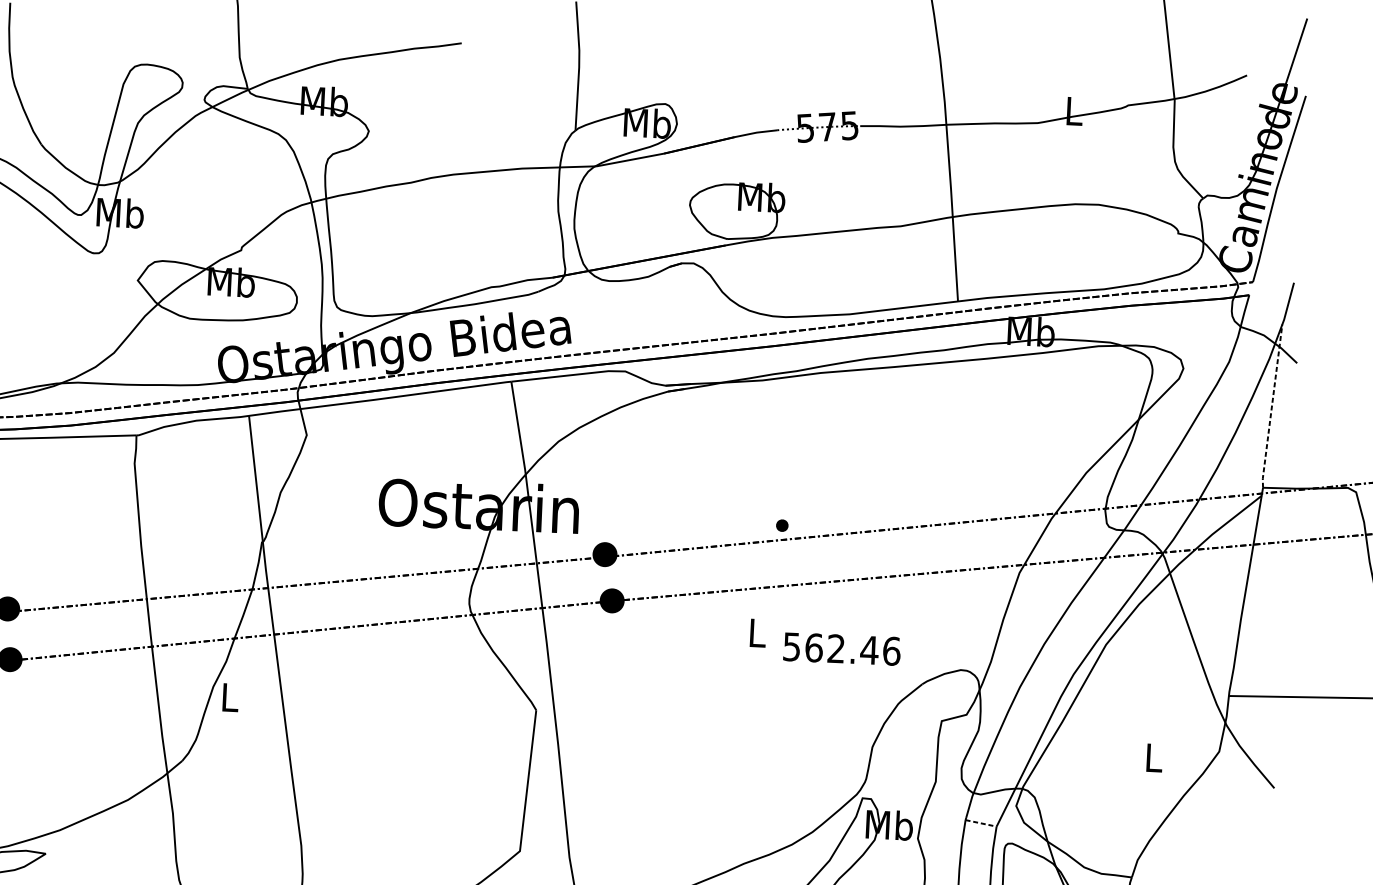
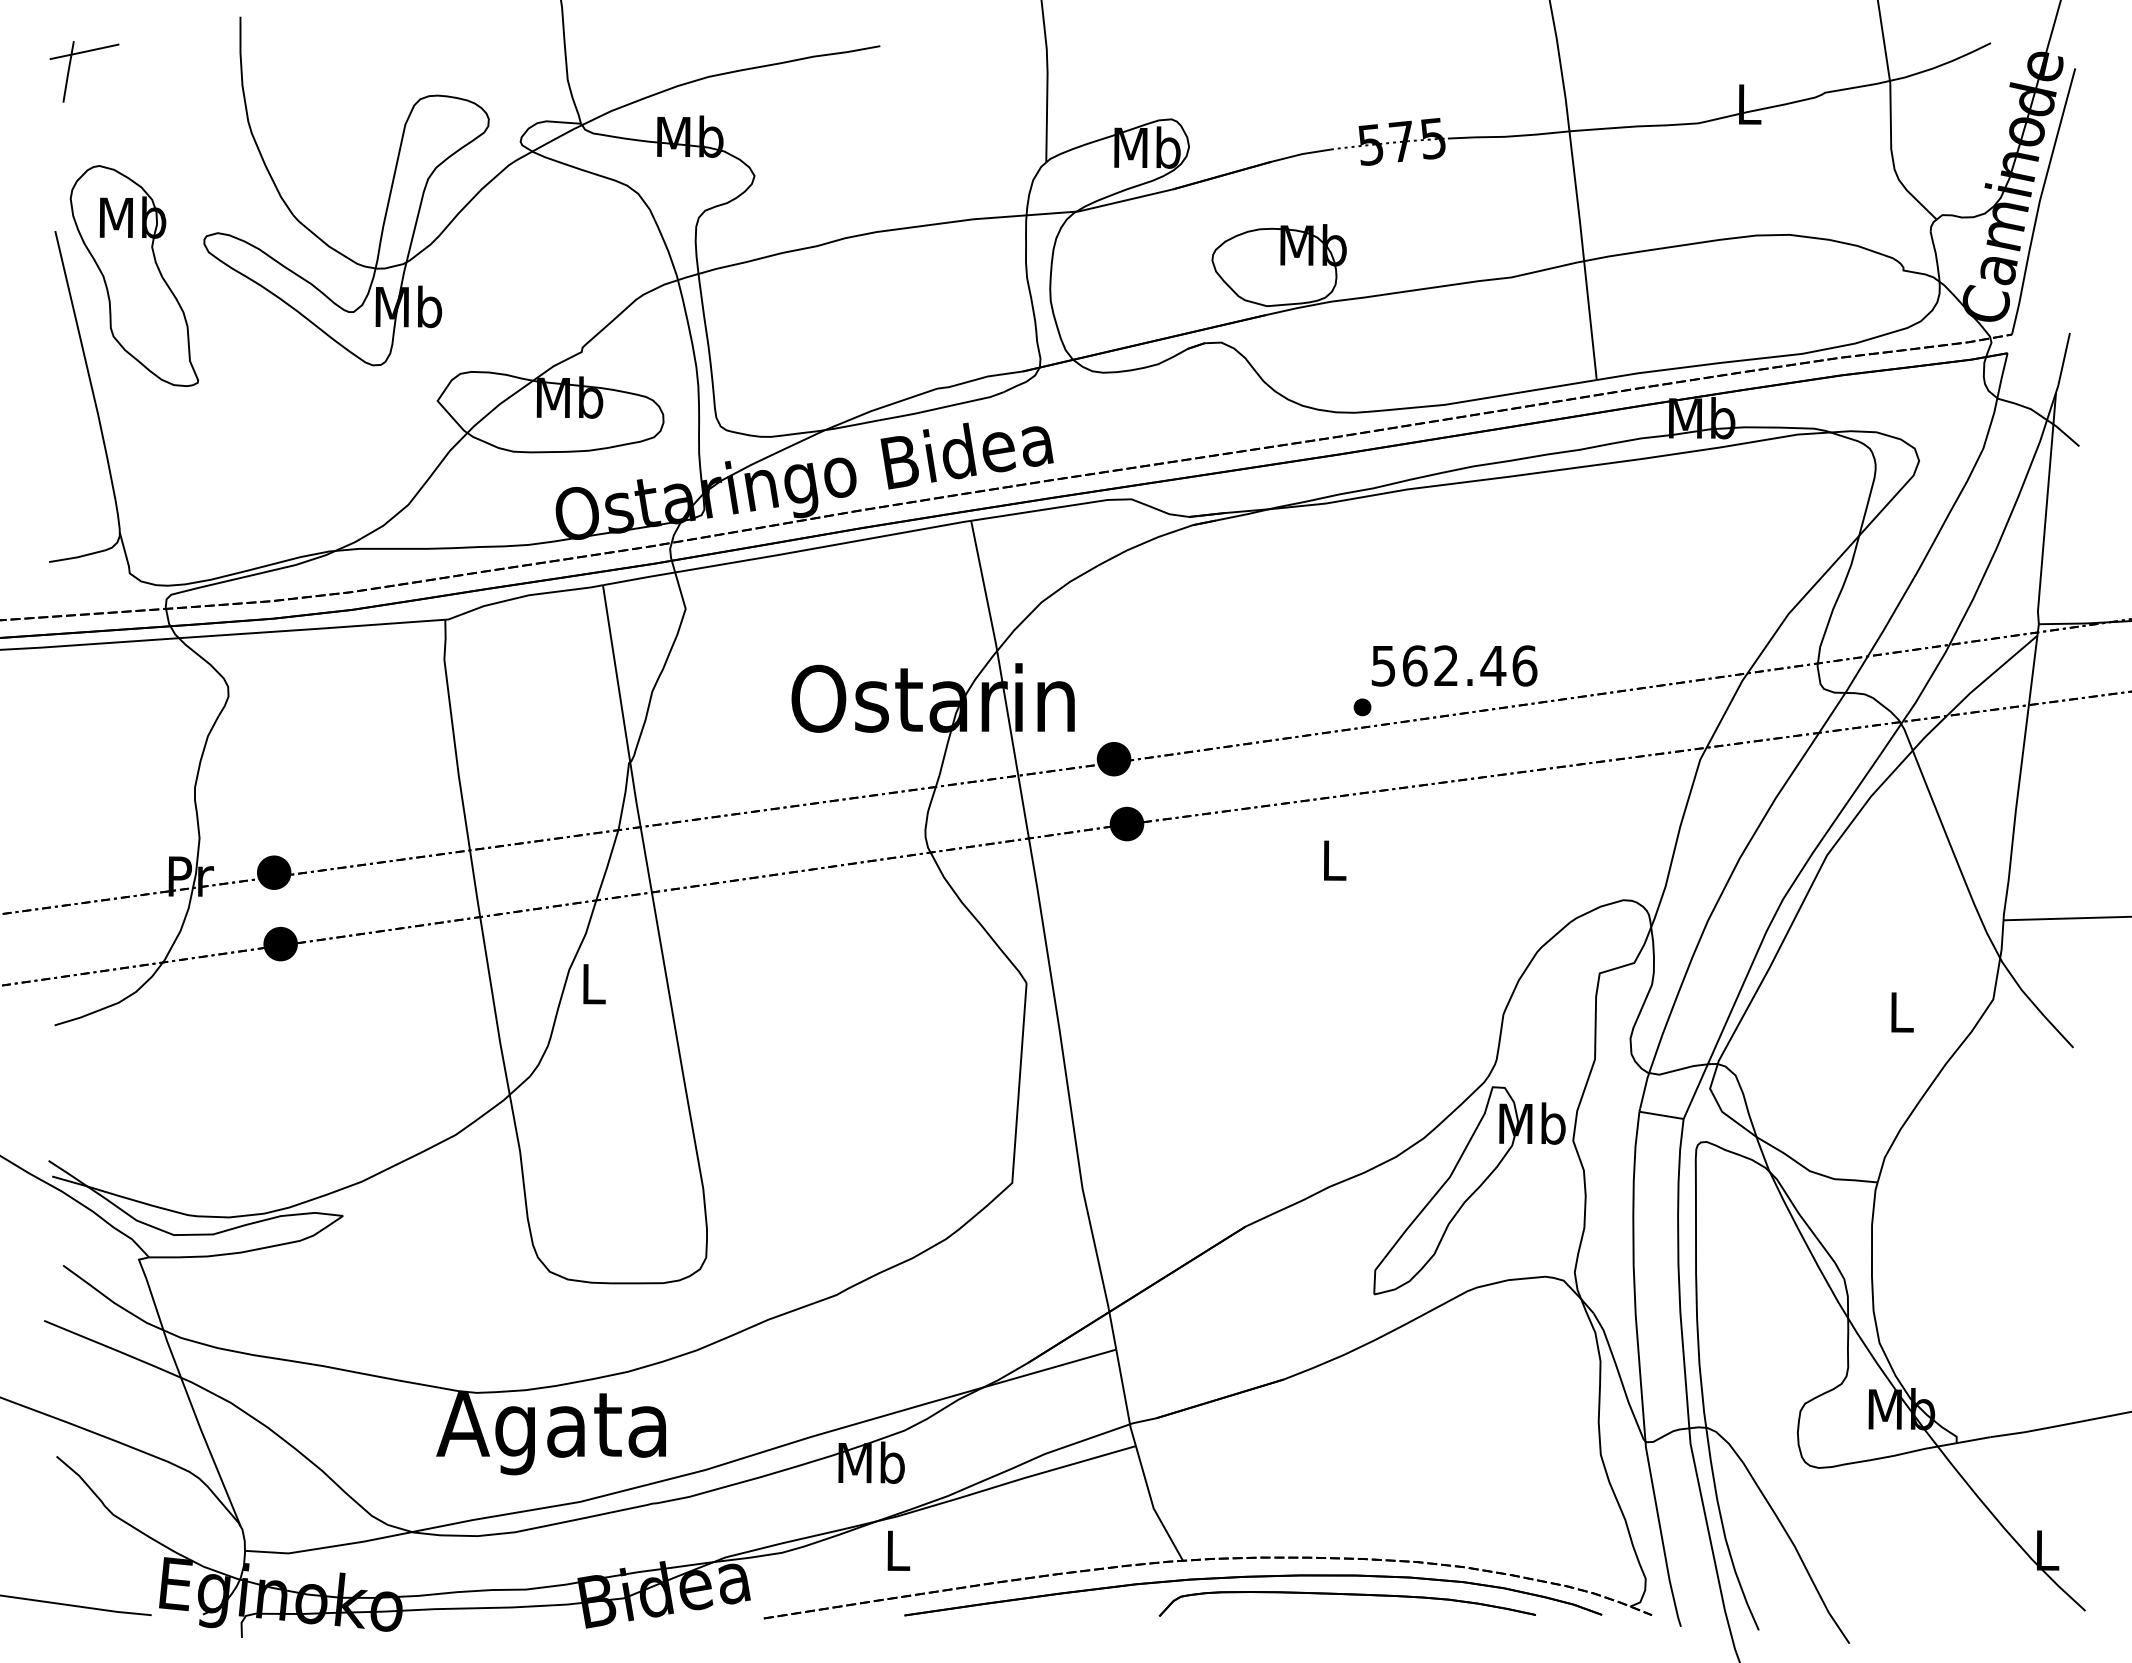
line: (1271, 406) -> (2046, 509), dashed -> solid
text: (842, 648) -> (1454, 665), moved
line: (981, 823) -> (1662, 1115), dashed -> solid

